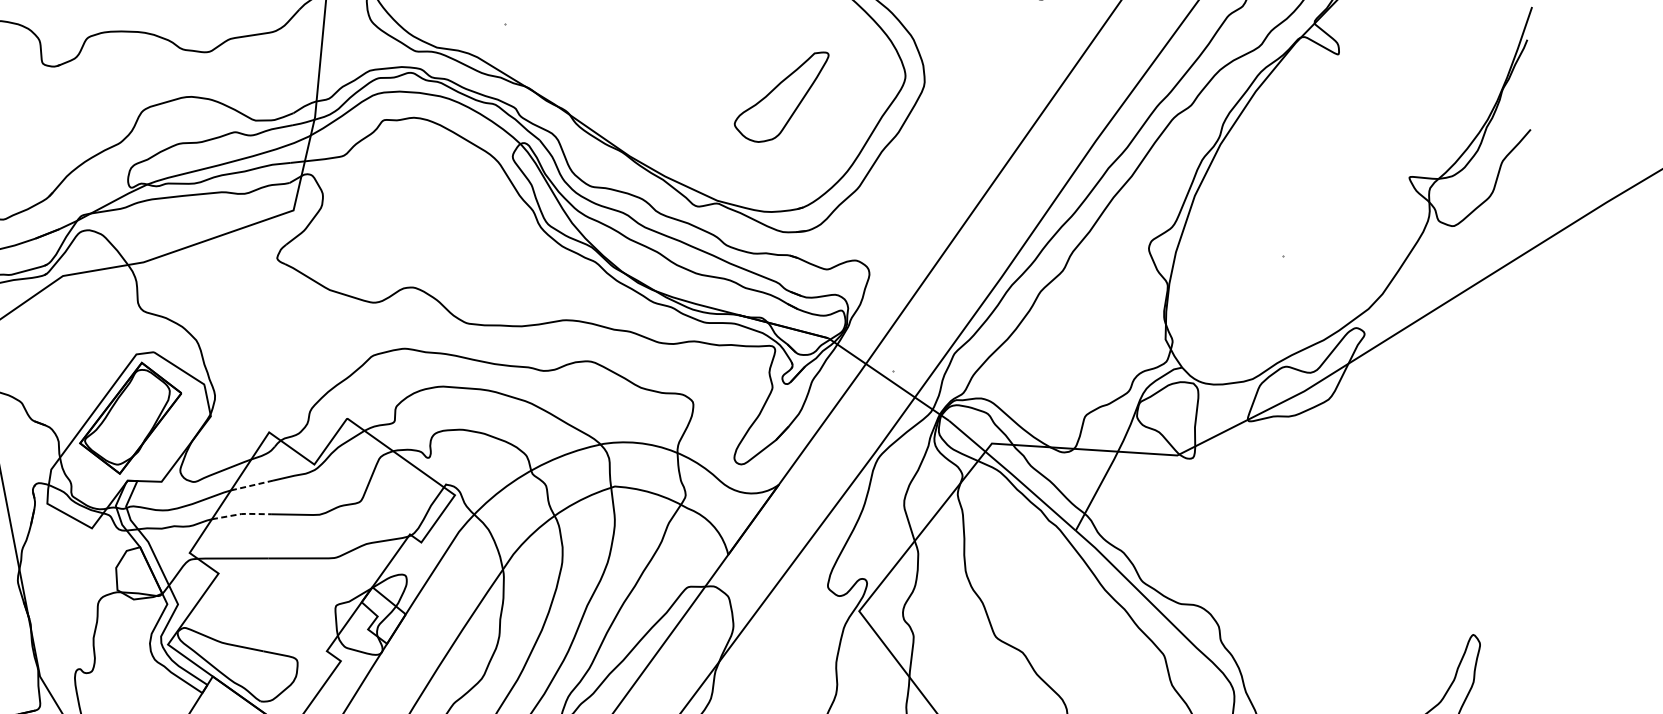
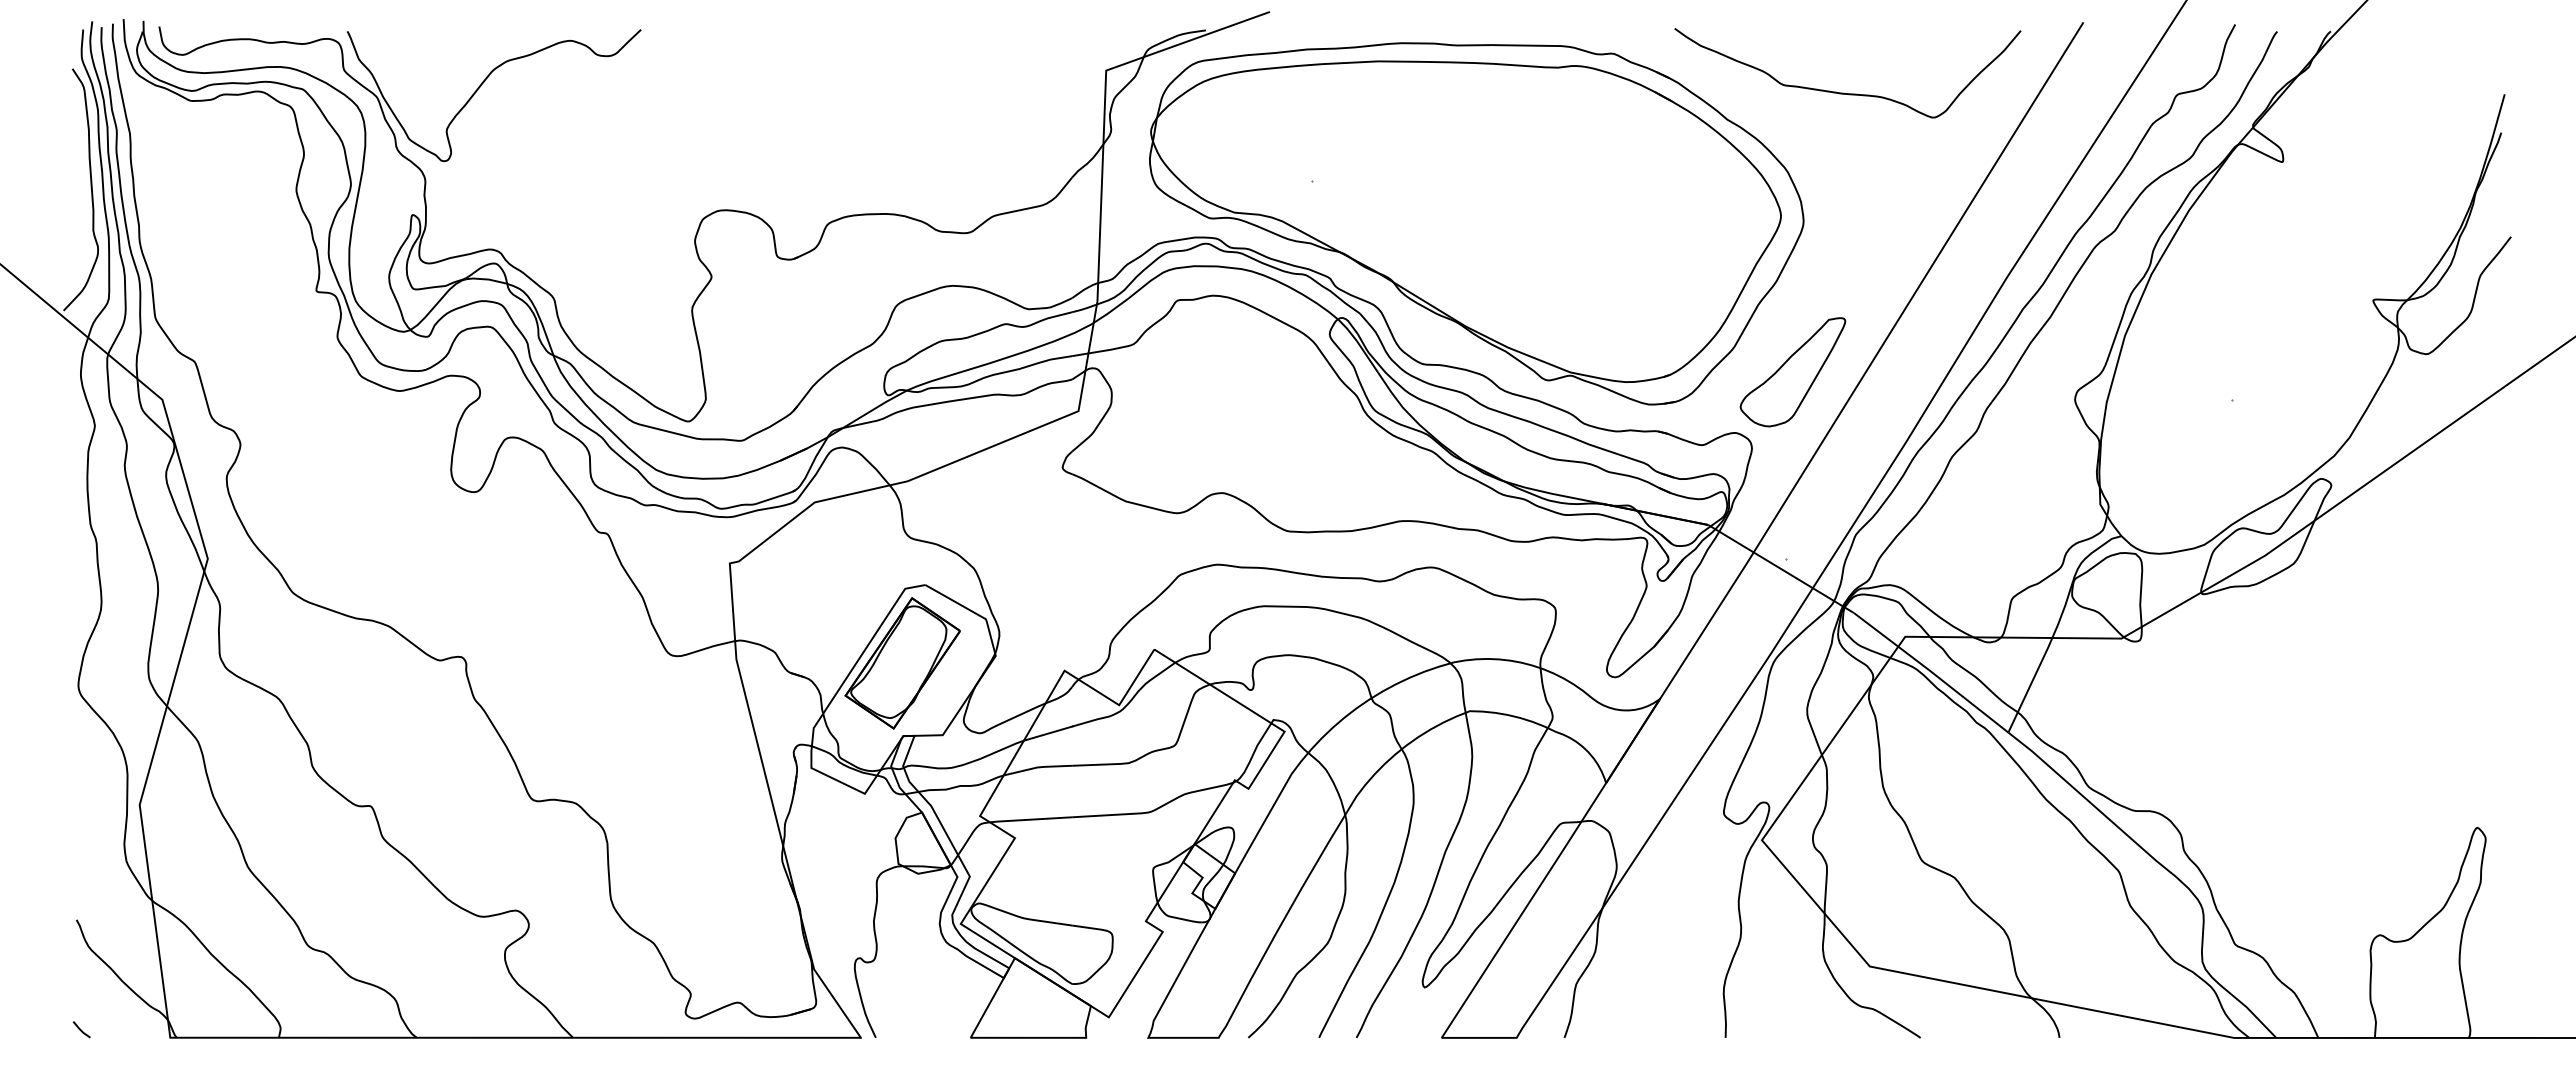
part: (780, 96) -> (1792, 372), moved
line: (252, 485) -> (1048, 733), dashed -> solid
line: (242, 514) -> (1038, 767), dashed -> solid

